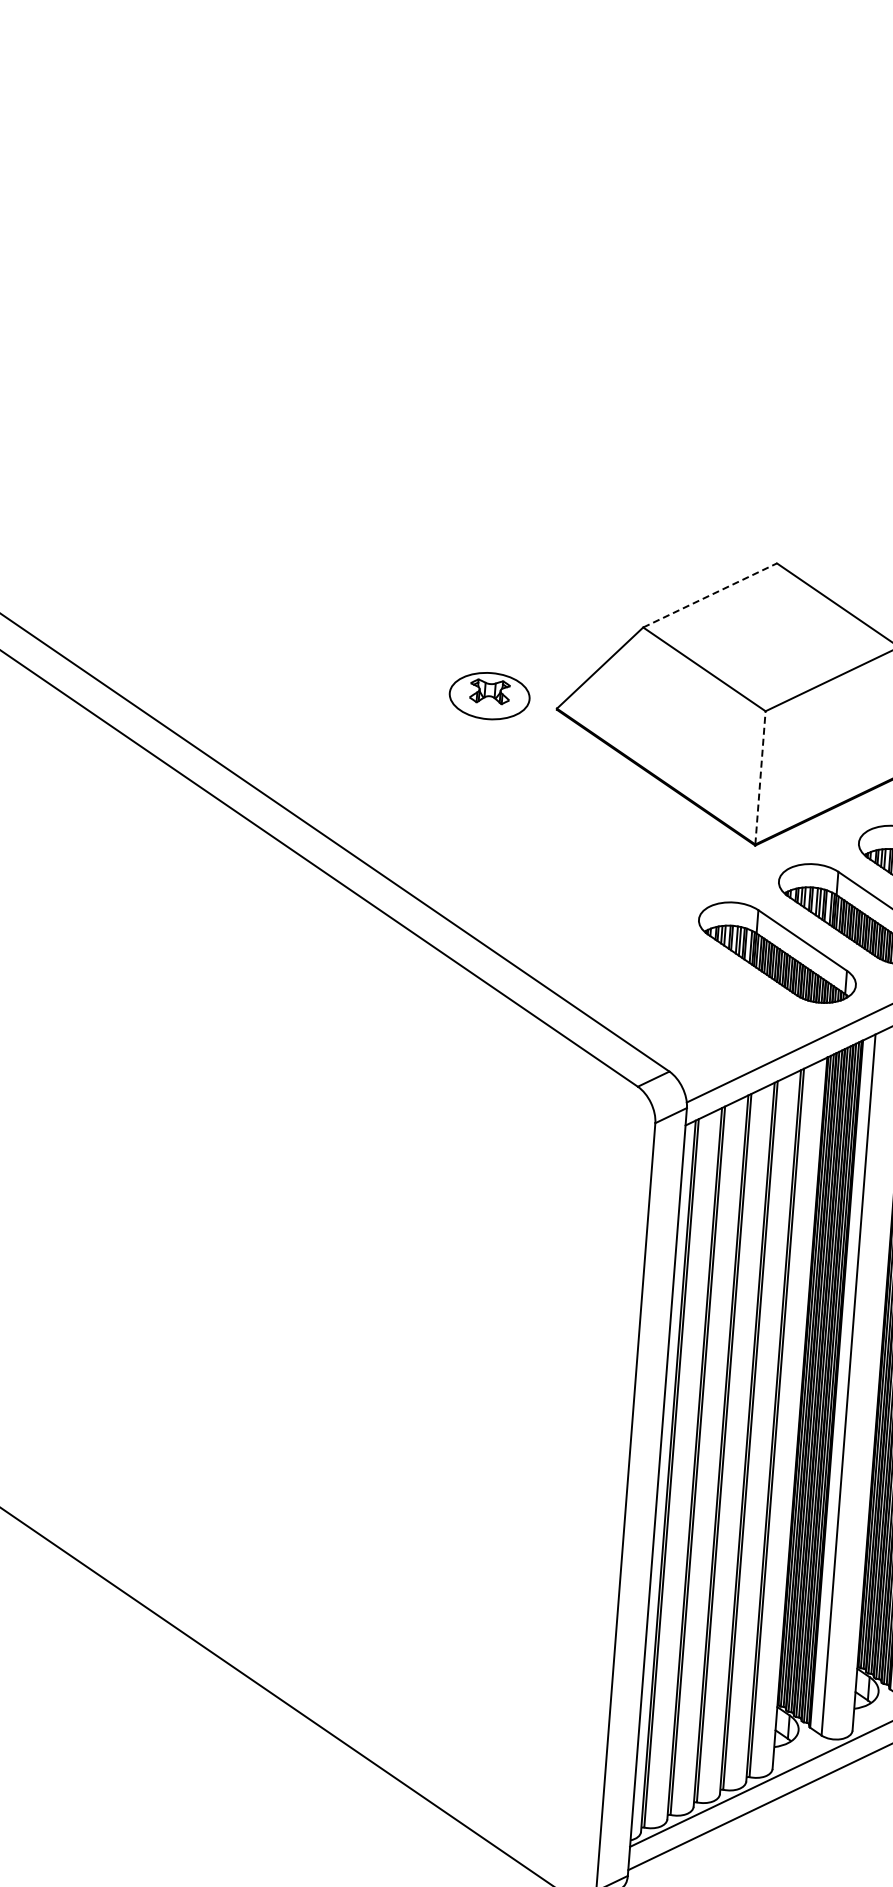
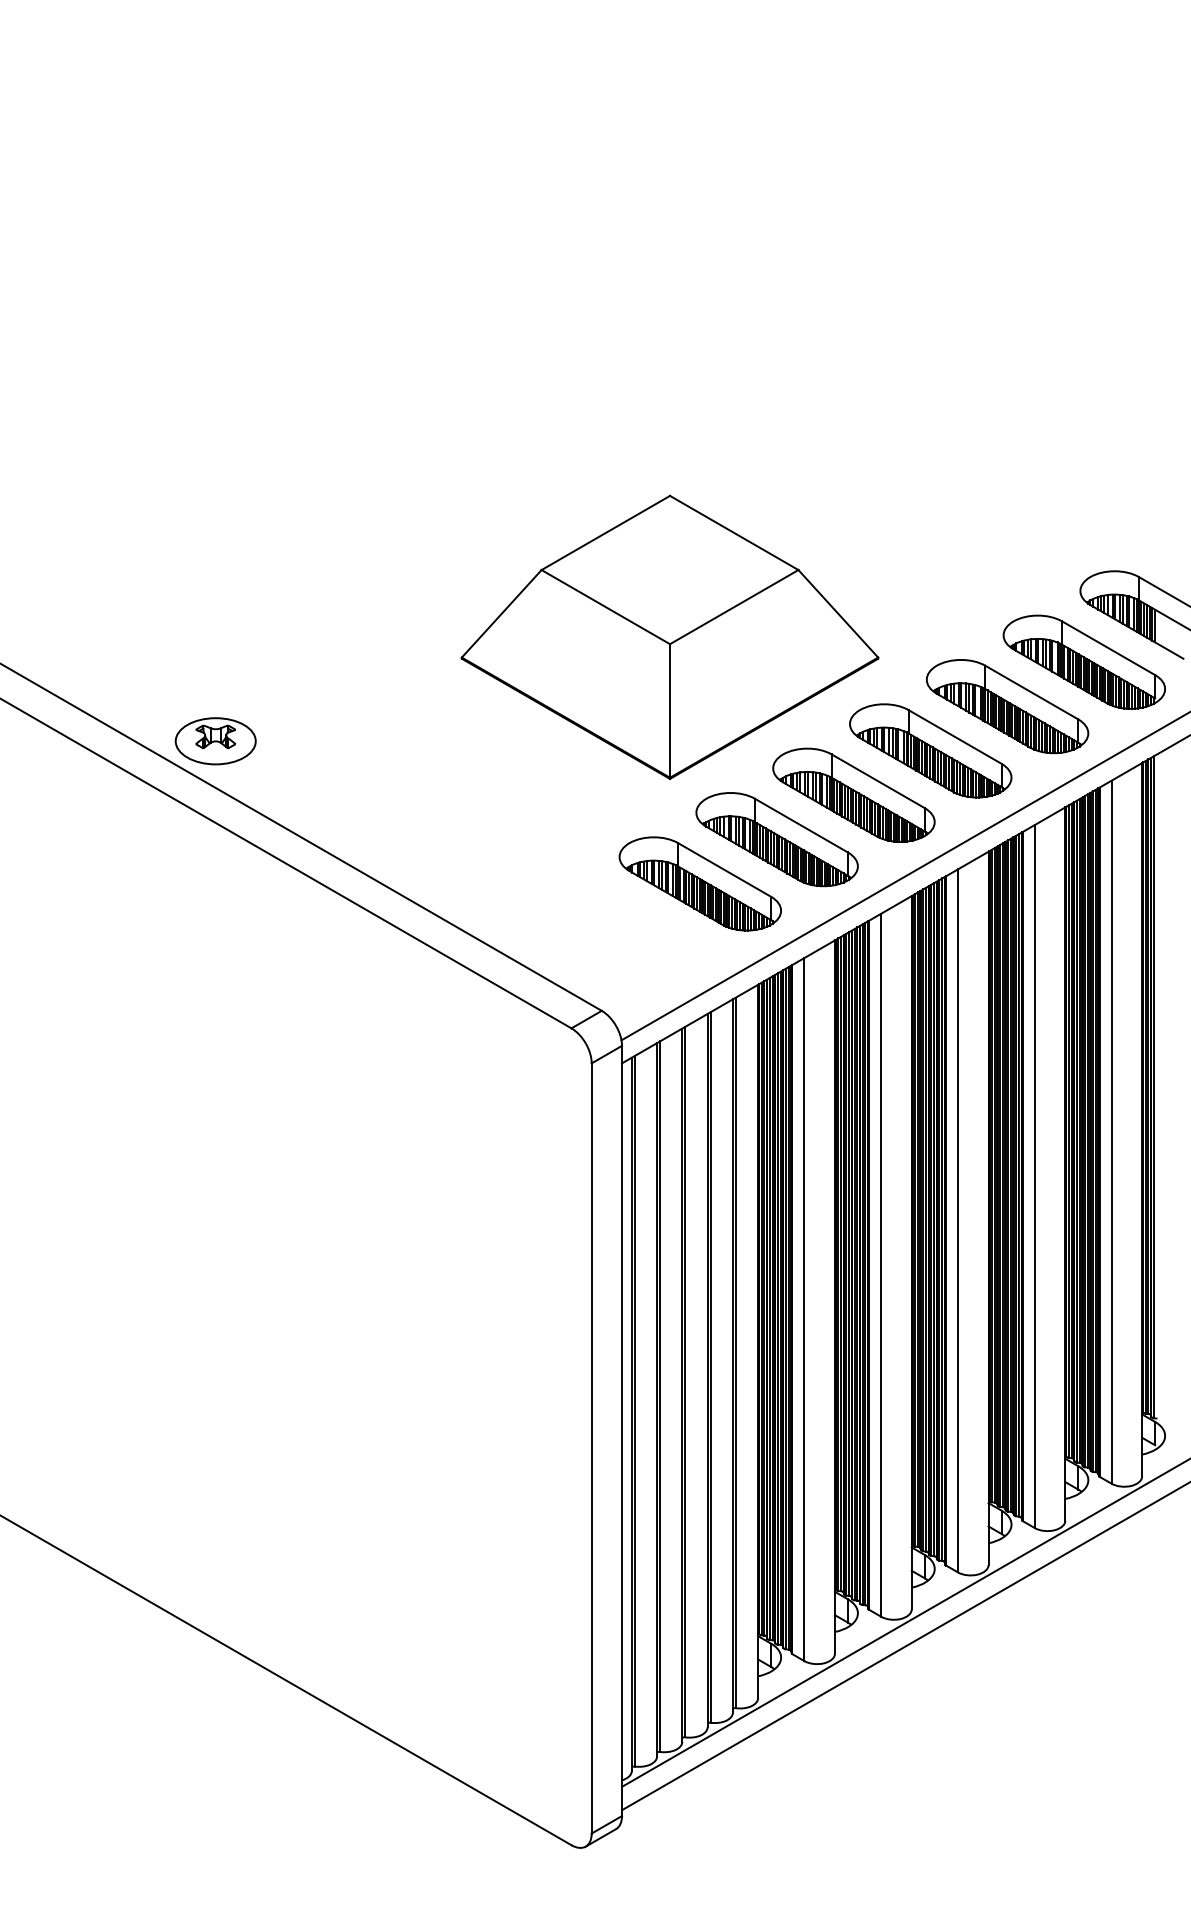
line: (710, 595) -> (606, 532), dashed -> solid
part: (489, 696) -> (215, 741), moved
line: (760, 777) -> (670, 710), dashed -> solid

